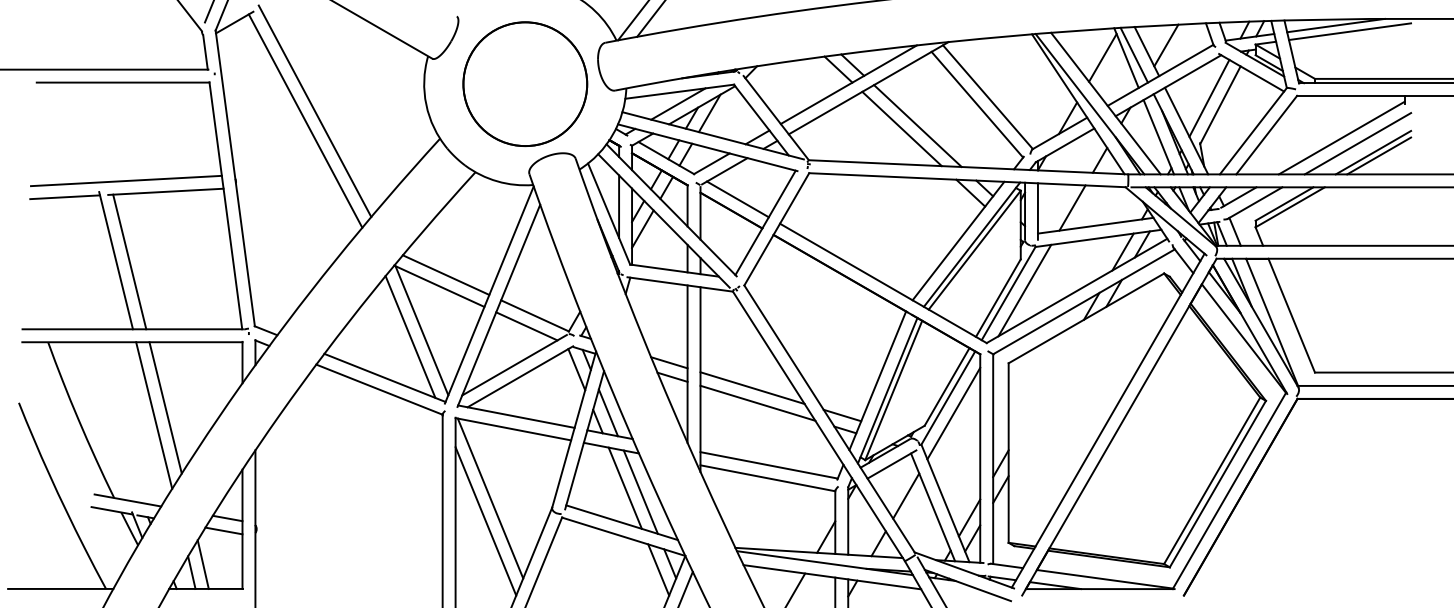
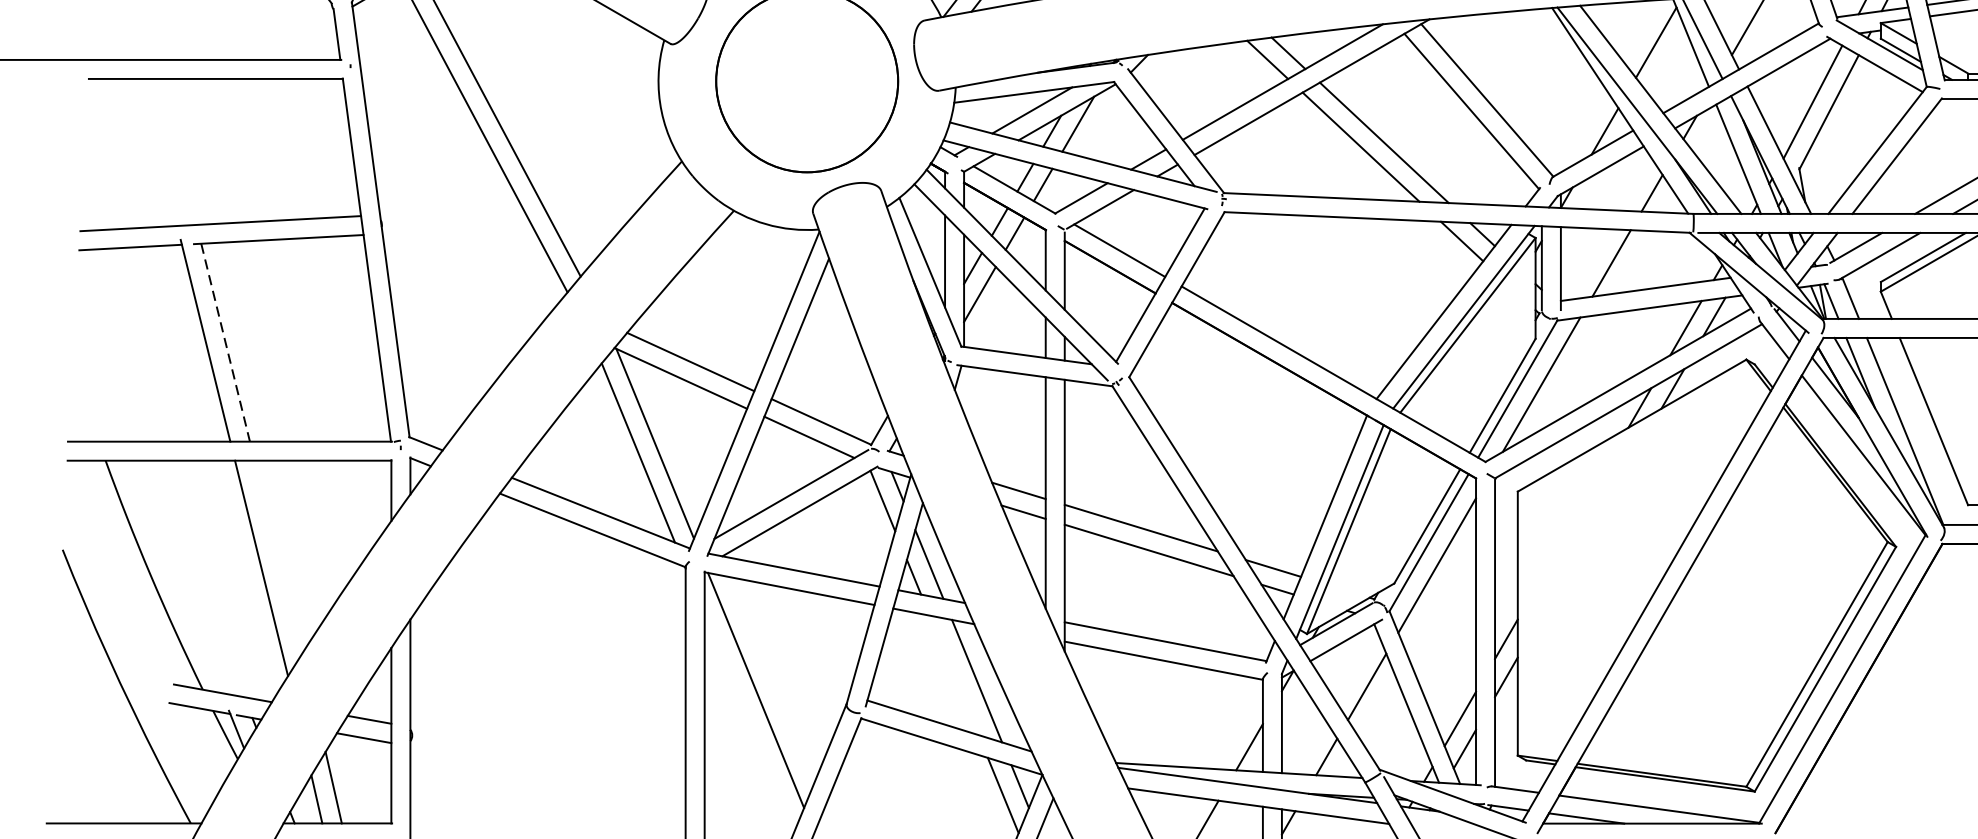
line: (129, 262) -> (225, 343), solid -> dashed
line: (165, 407) -> (278, 556), removed
line: (624, 487) -> (952, 674), removed
line: (485, 521) -> (748, 724), removed

